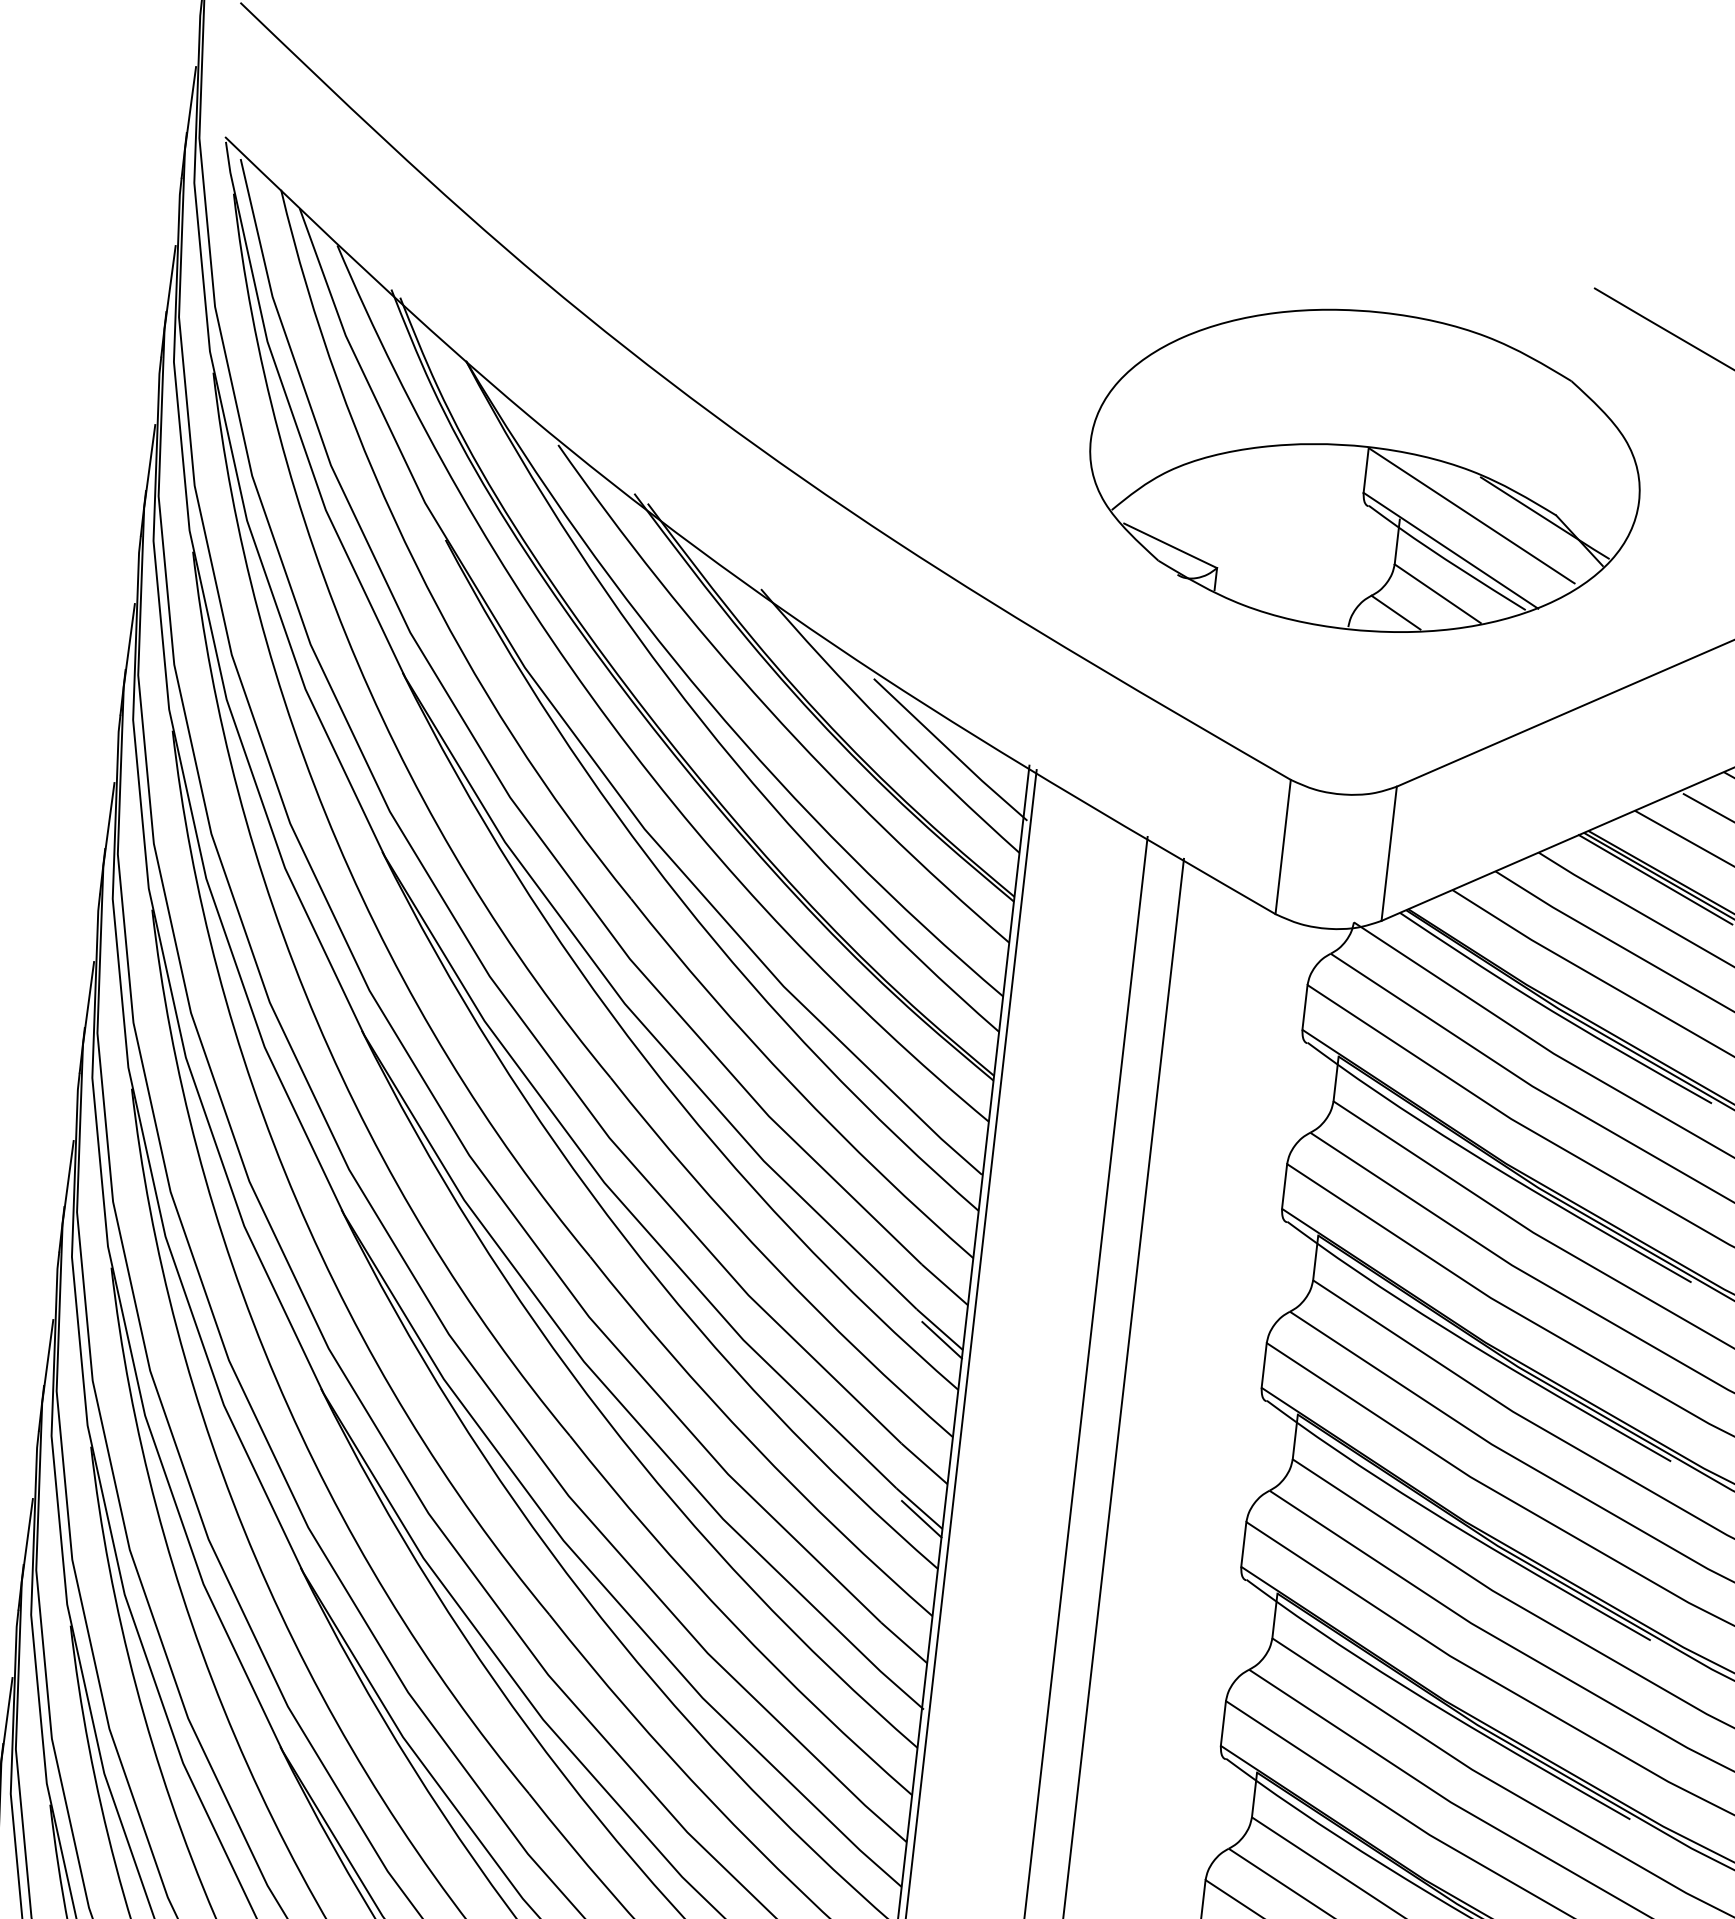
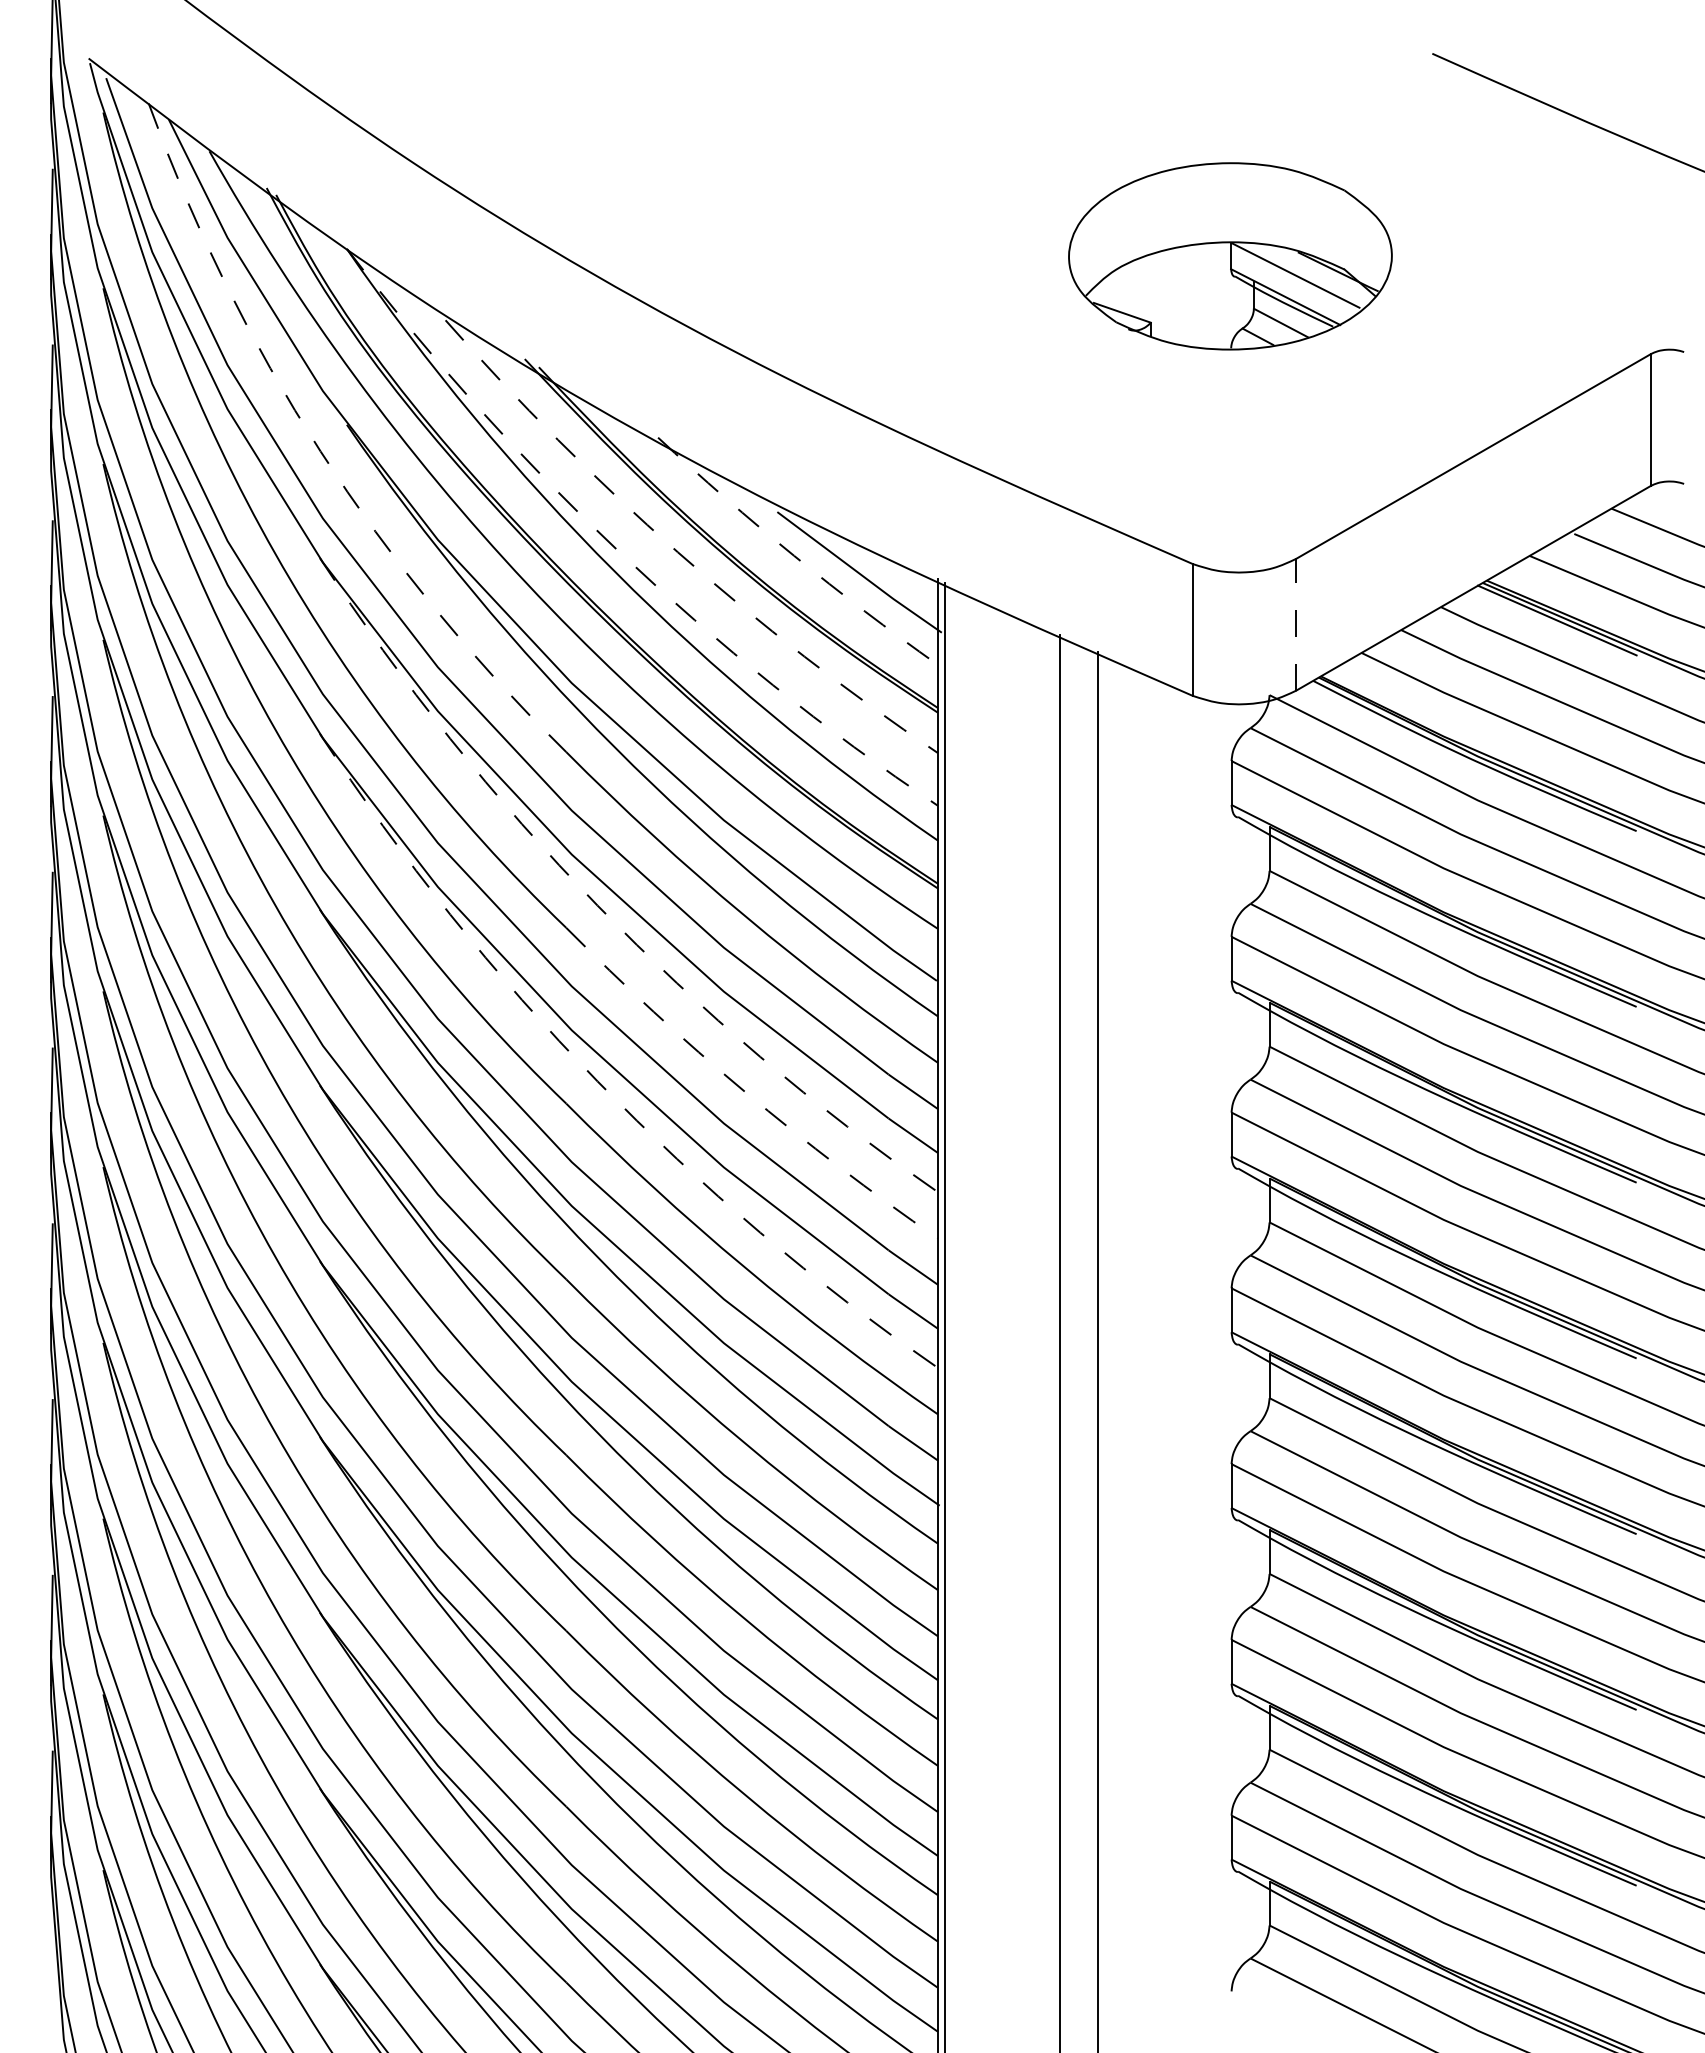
part: (1365, 471) -> (1230, 256), size x0.6
arc: (415, 564) -> (320, 451), solid -> dashed
arc: (708, 700) -> (619, 551), solid -> dashed
arc: (767, 708) -> (677, 552), solid -> dashed
arc: (886, 725) -> (794, 555), solid -> dashed
line: (1389, 853) -> (1296, 624), solid -> dashed
arc: (645, 1058) -> (597, 905), solid -> dashed
arc: (624, 1237) -> (597, 1081), solid -> dashed
arc: (773, 1265) -> (744, 1091), solid -> dashed
line: (942, 1340) -> (916, 1145), removed
line: (921, 1518) -> (916, 1320), removed

